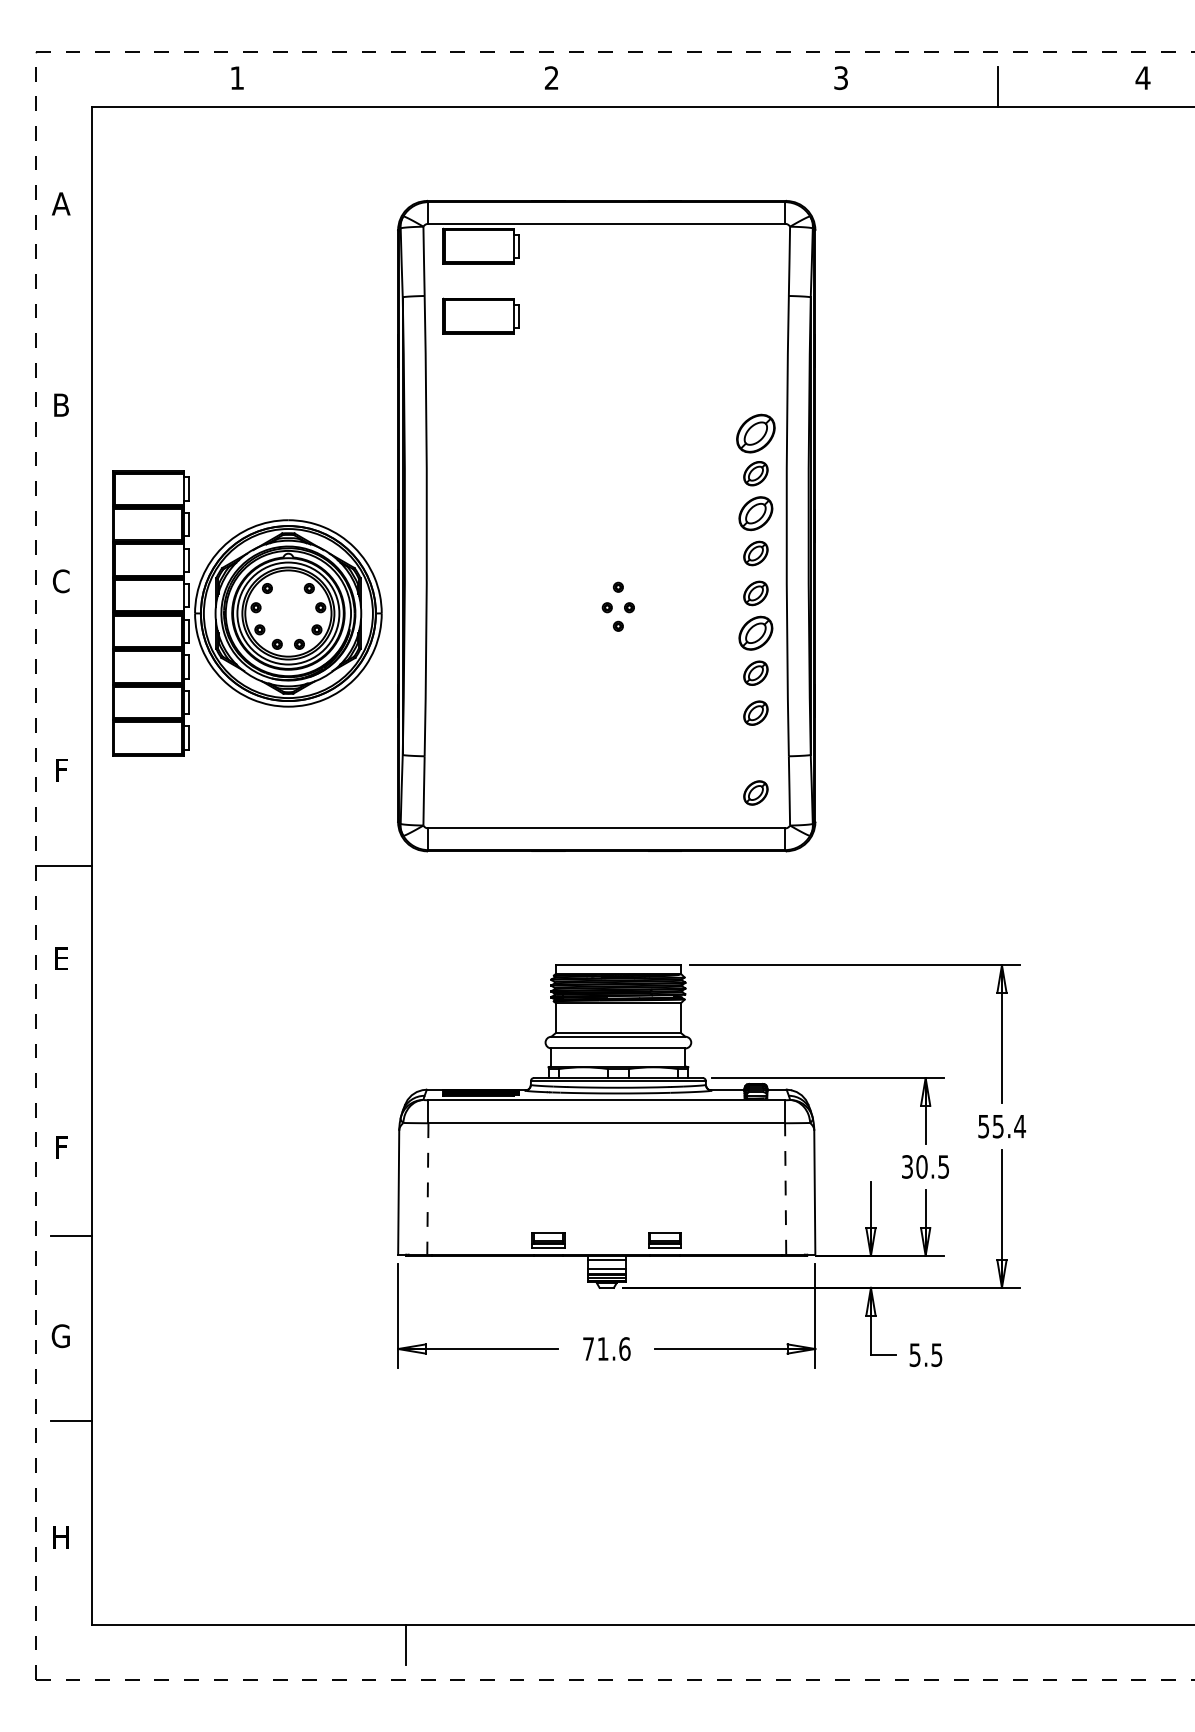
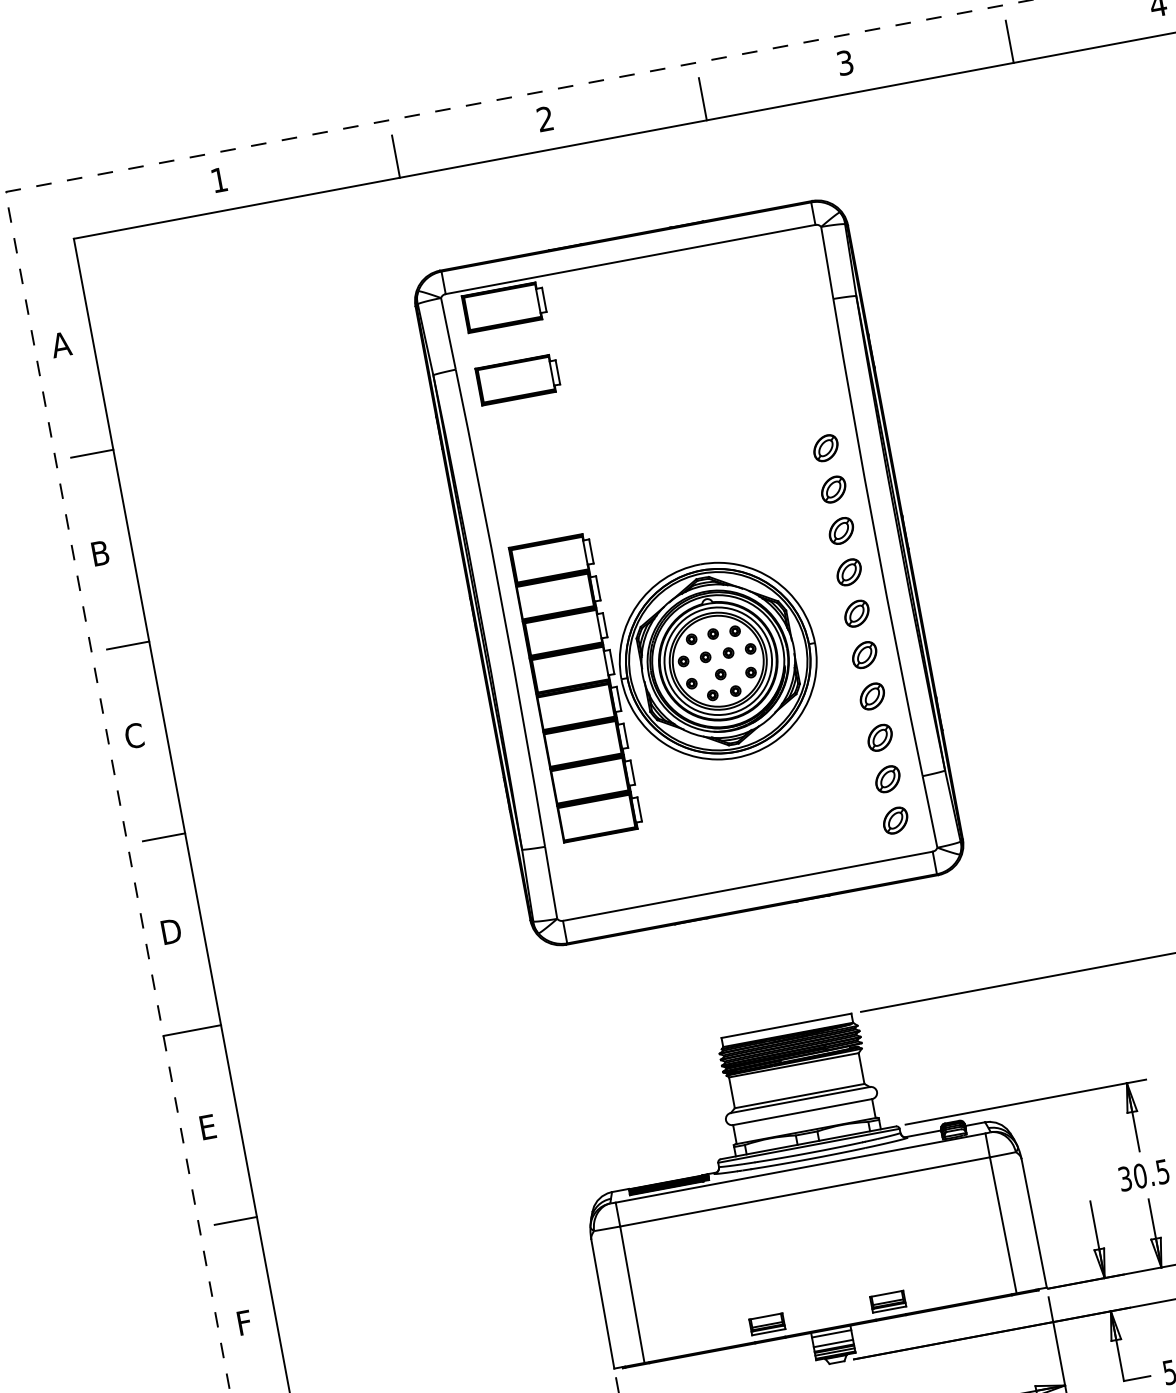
line: (406, 86) -> (396, 155), added
line: (702, 86) -> (703, 98), added
line: (70, 310) -> (91, 453), added
part: (755, 433) -> (825, 447), size x0.62
line: (70, 495) -> (127, 645), added
part: (755, 513) -> (840, 530), size x0.71
part: (247, 613) -> (675, 669), moved
part: (755, 633) -> (864, 655), size x0.71
line: (70, 680) -> (163, 836), added
part: (755, 752) -> (887, 778), added
text: (61, 769) -> (171, 930), F -> D
line: (70, 1051) -> (235, 1221), added
line: (427, 1188) -> (631, 1294), dashed -> solid
line: (785, 1188) -> (1003, 1224), dashed -> solid

